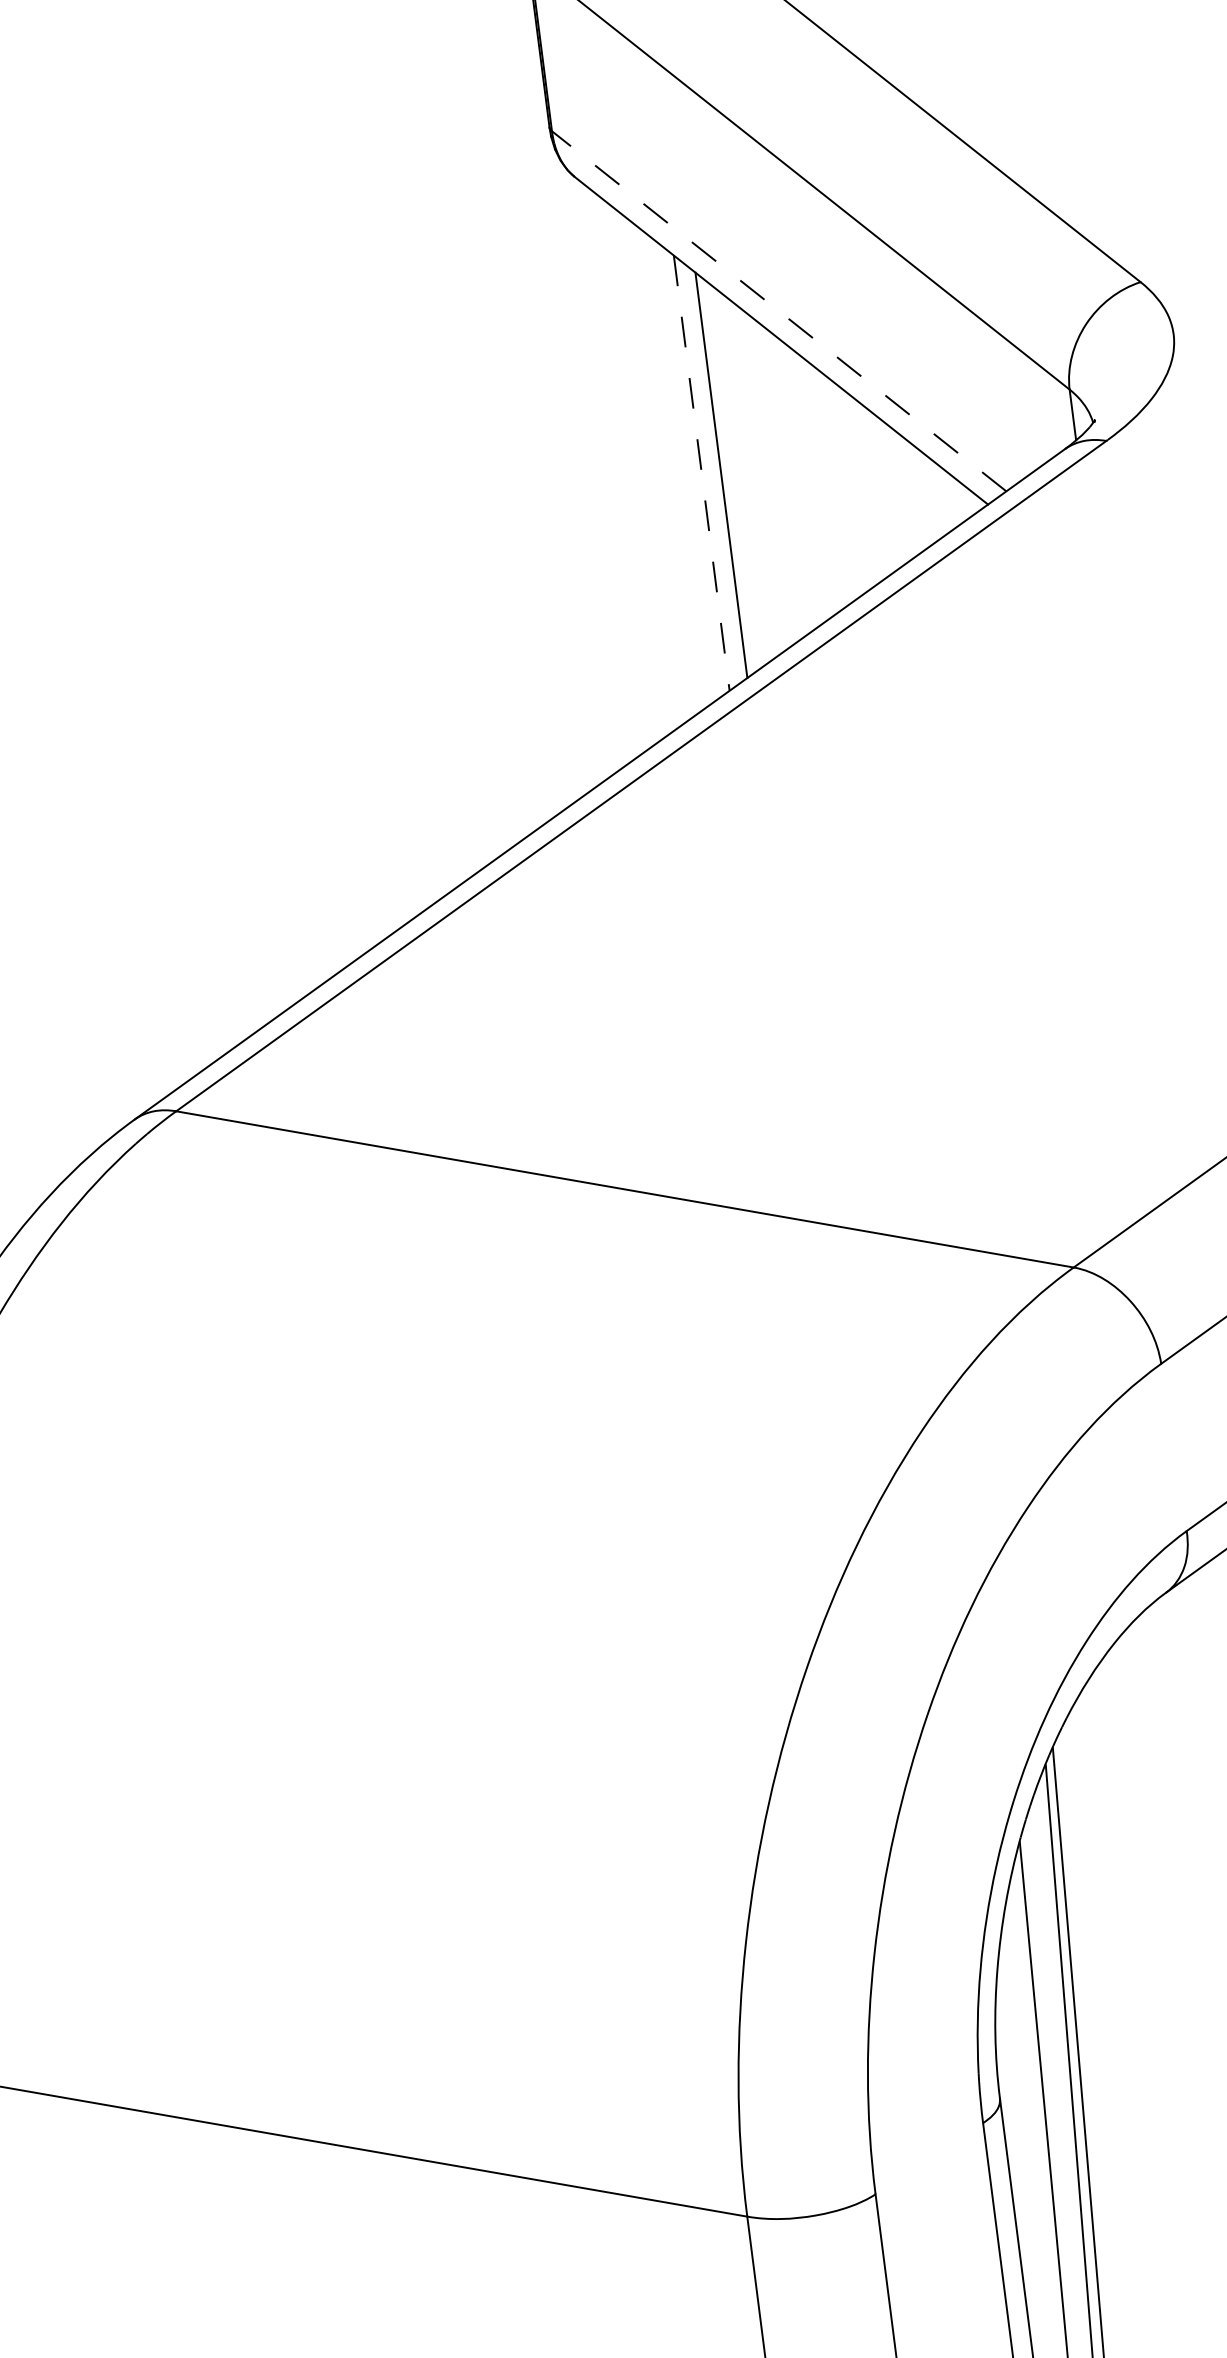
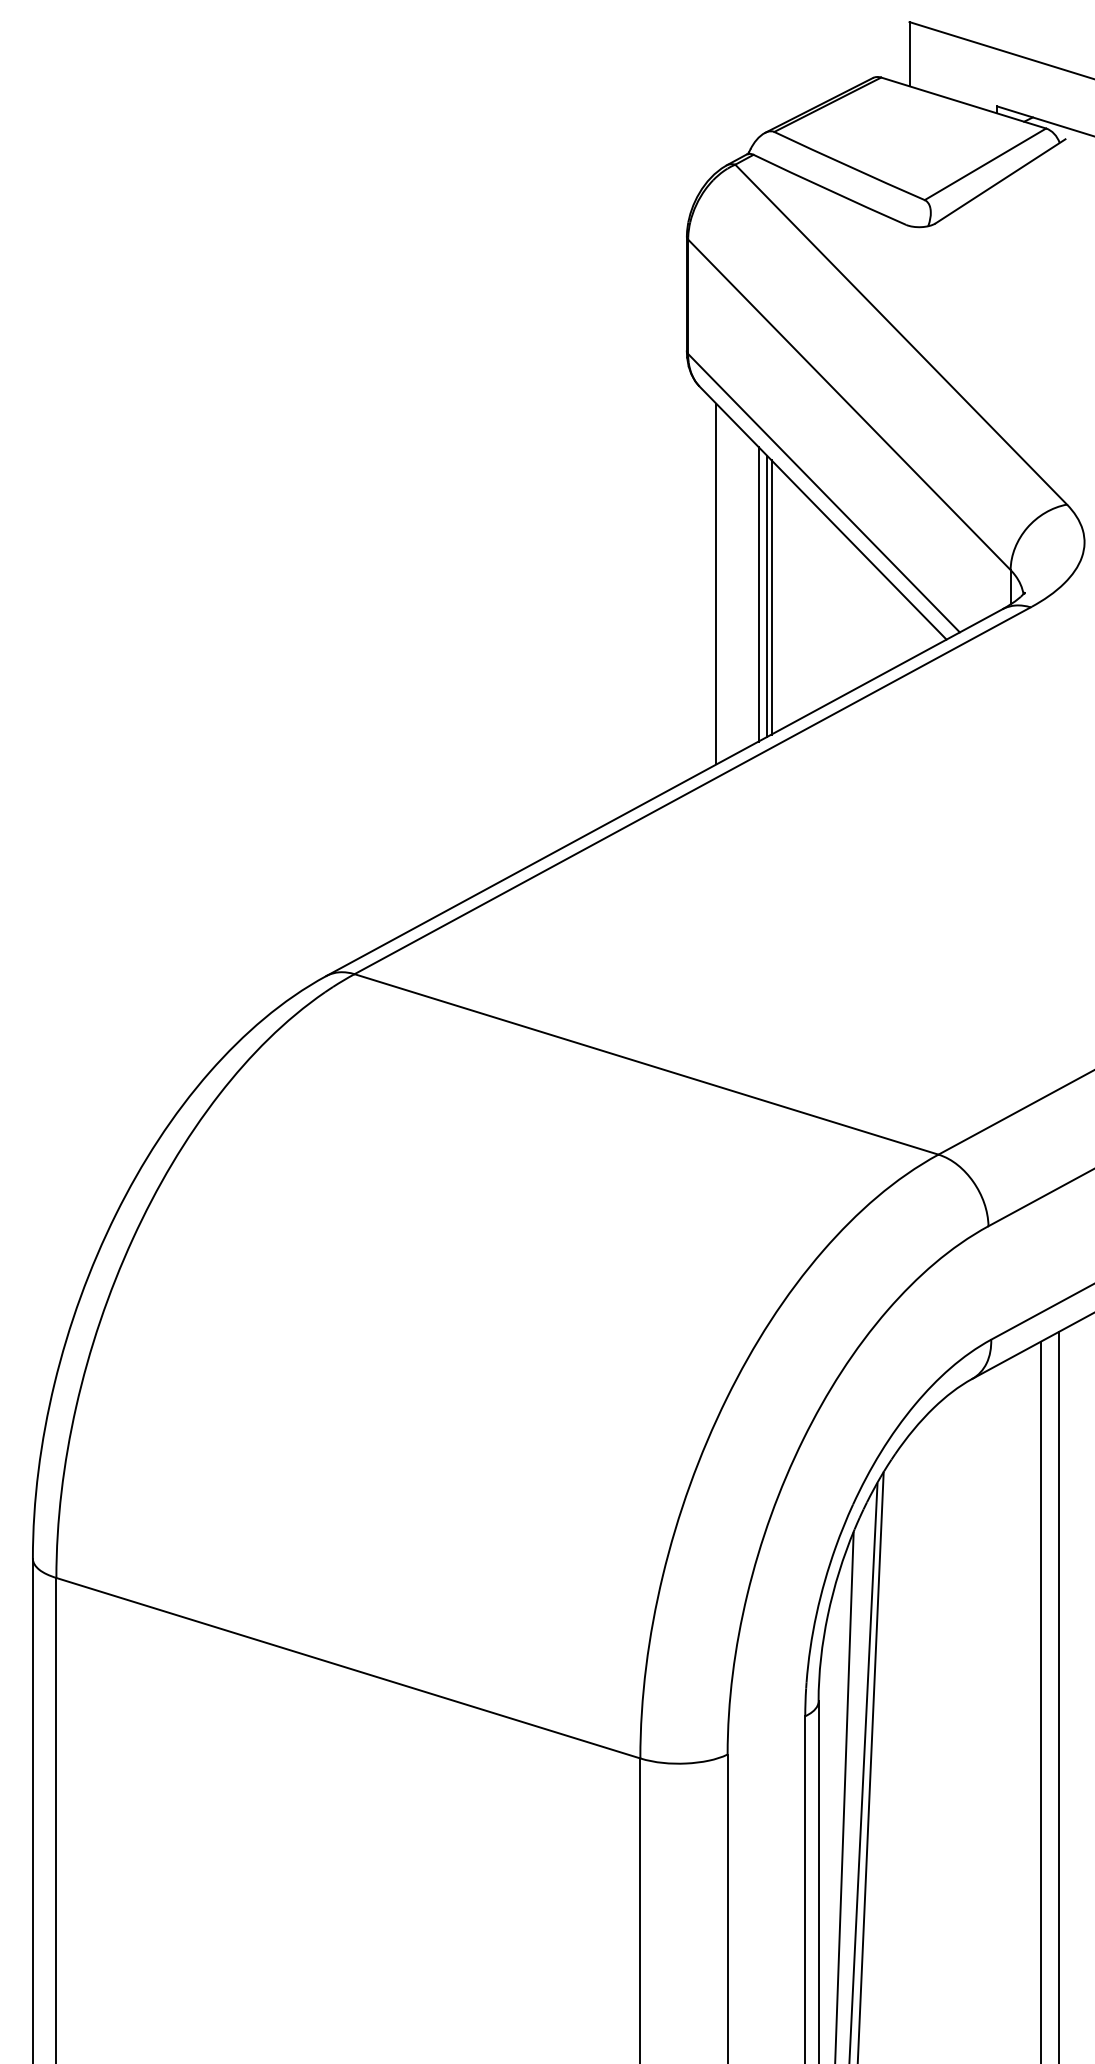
line: (779, 311) -> (824, 493), dashed -> solid
line: (637, 465) -> (716, 583), added
line: (701, 473) -> (758, 594), dashed -> solid
line: (714, 473) -> (767, 595), added

